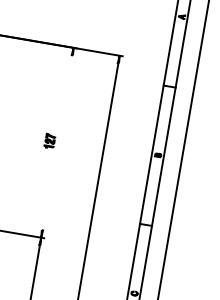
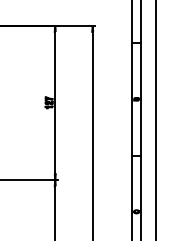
line: (57, 142) -> (55, 102), added

